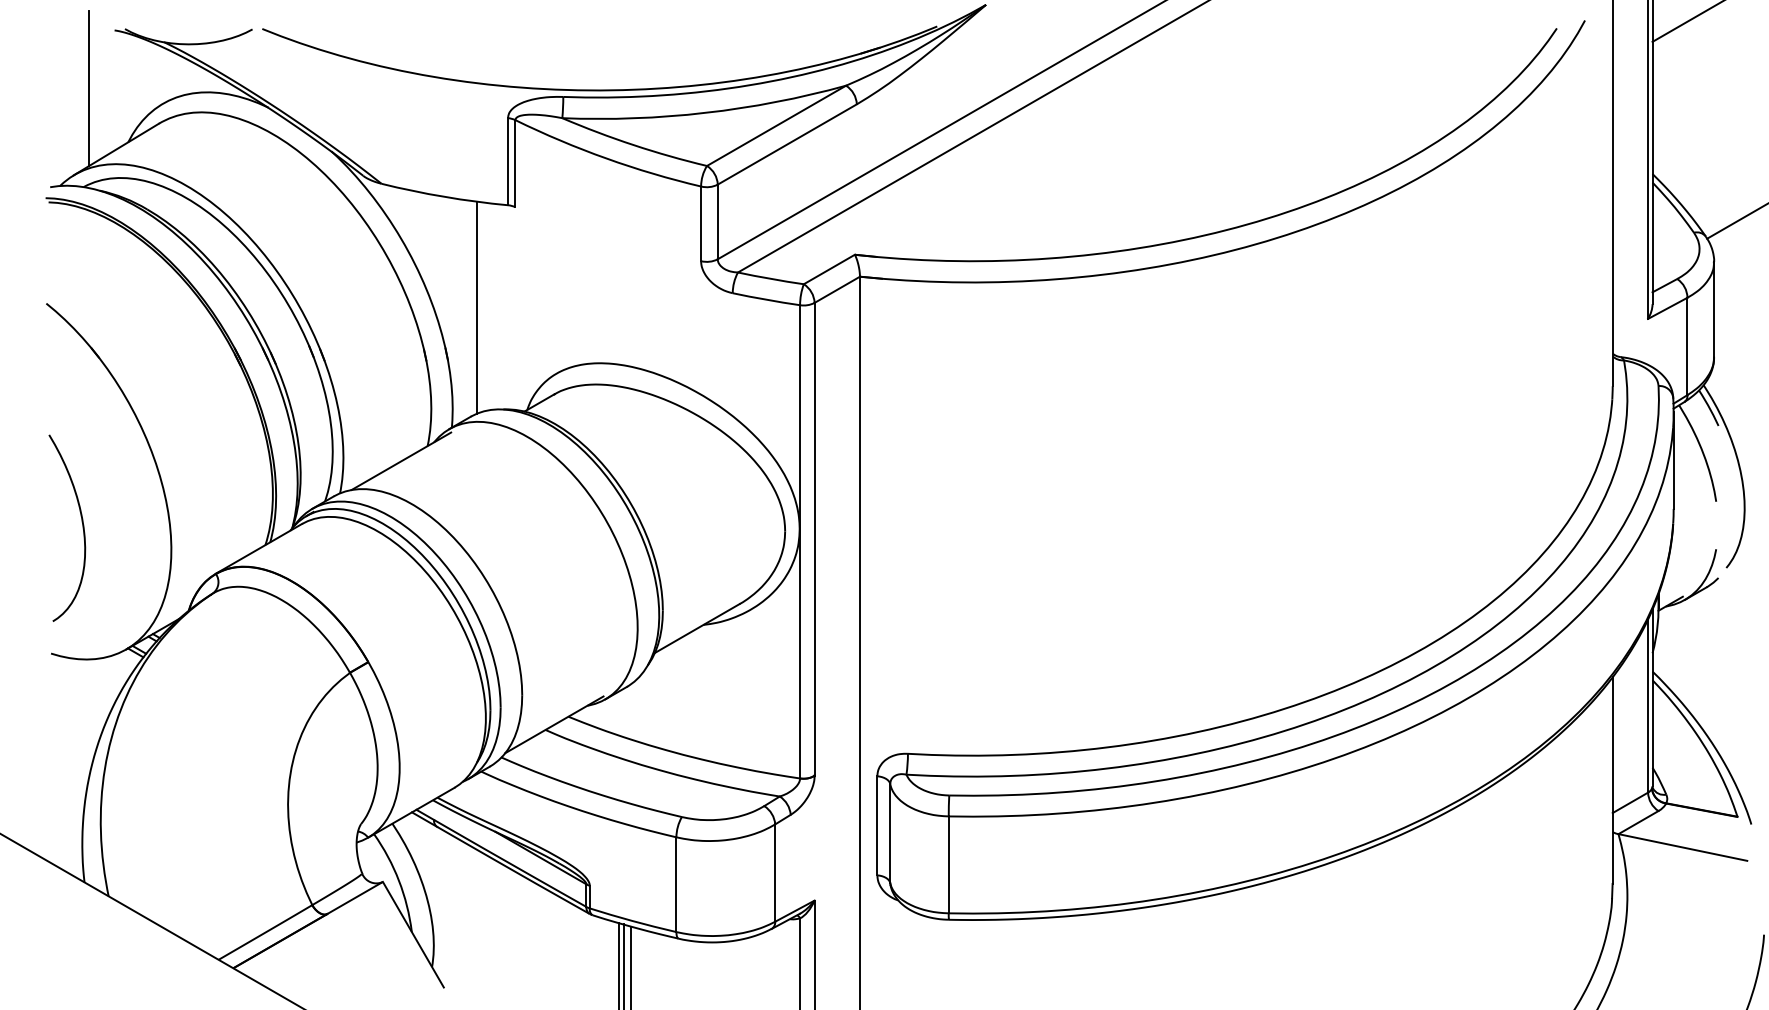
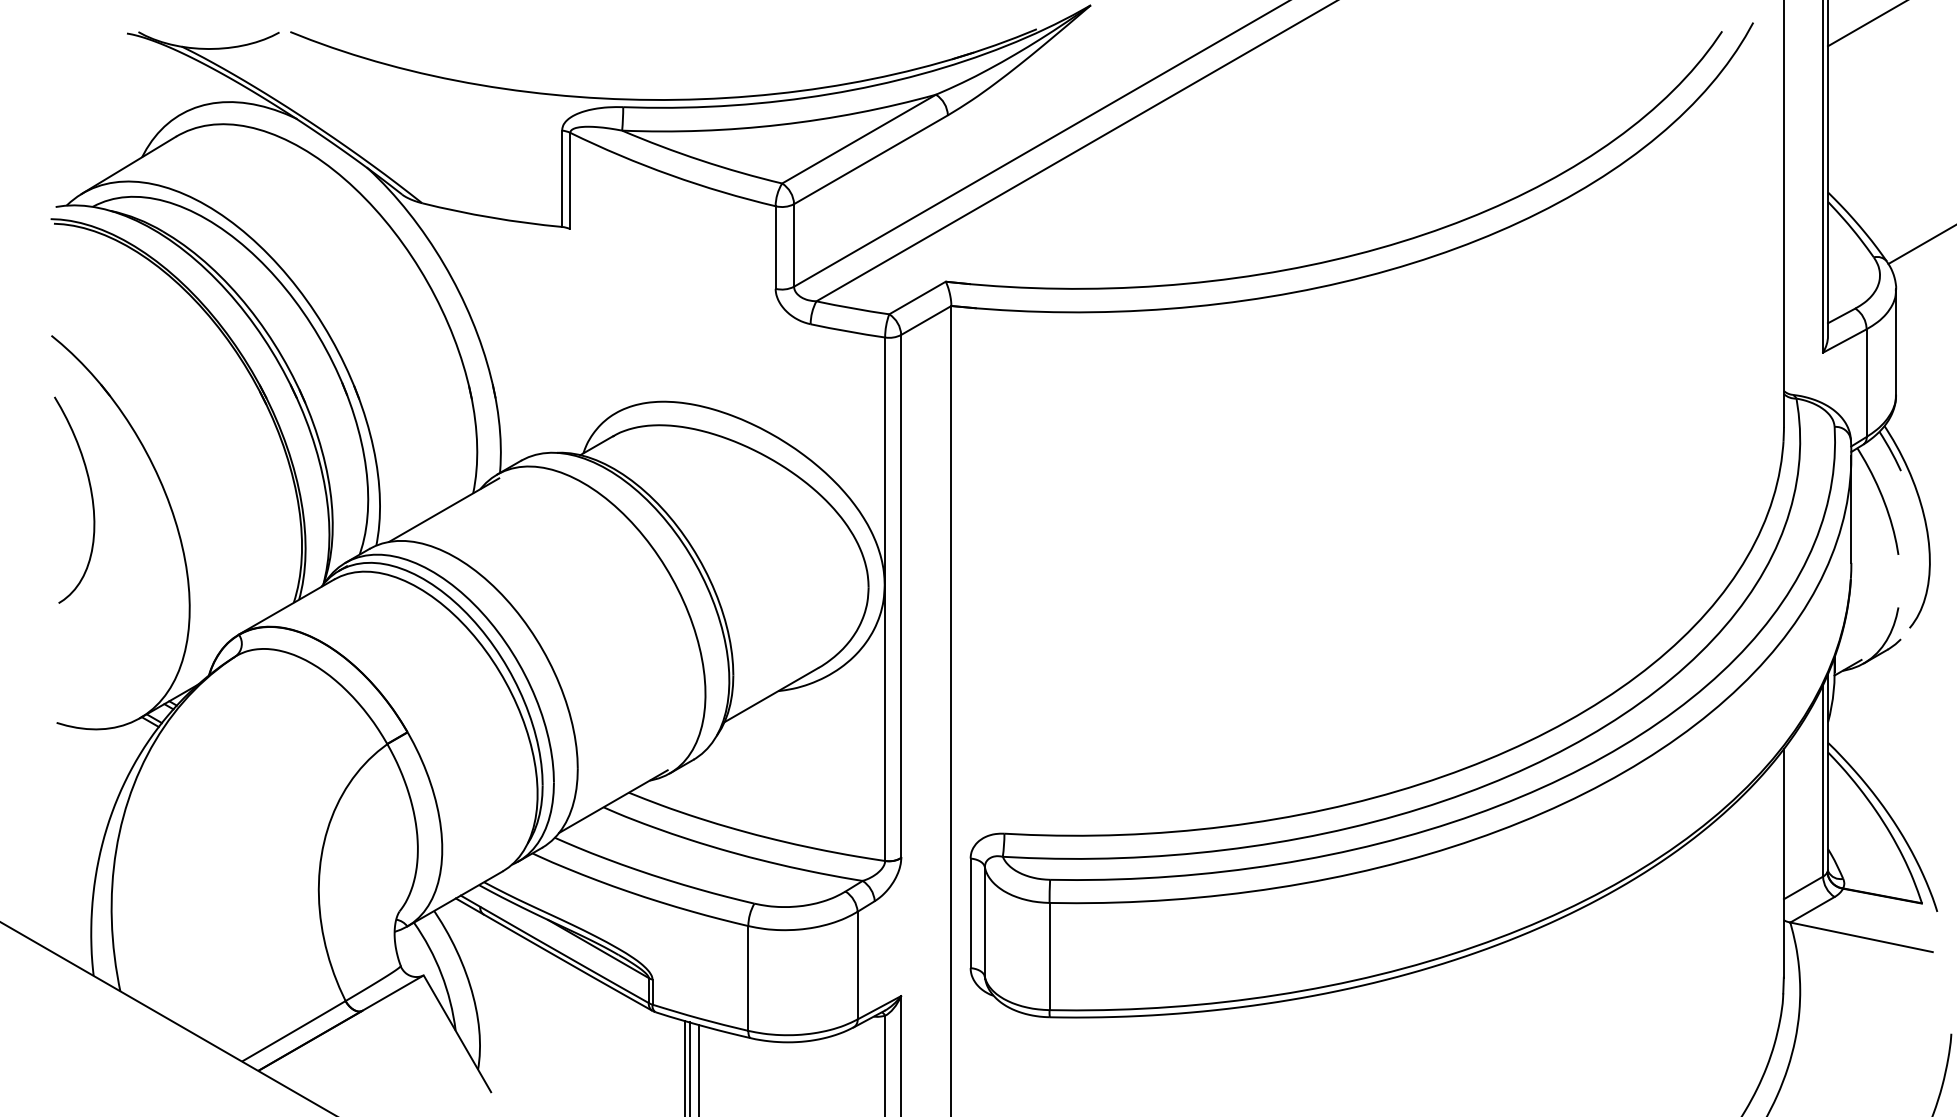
line: (88, 88) -> (98, 97), removed
line: (476, 307) -> (527, 340), removed
curve: (82, 527) -> (91, 499), moved

